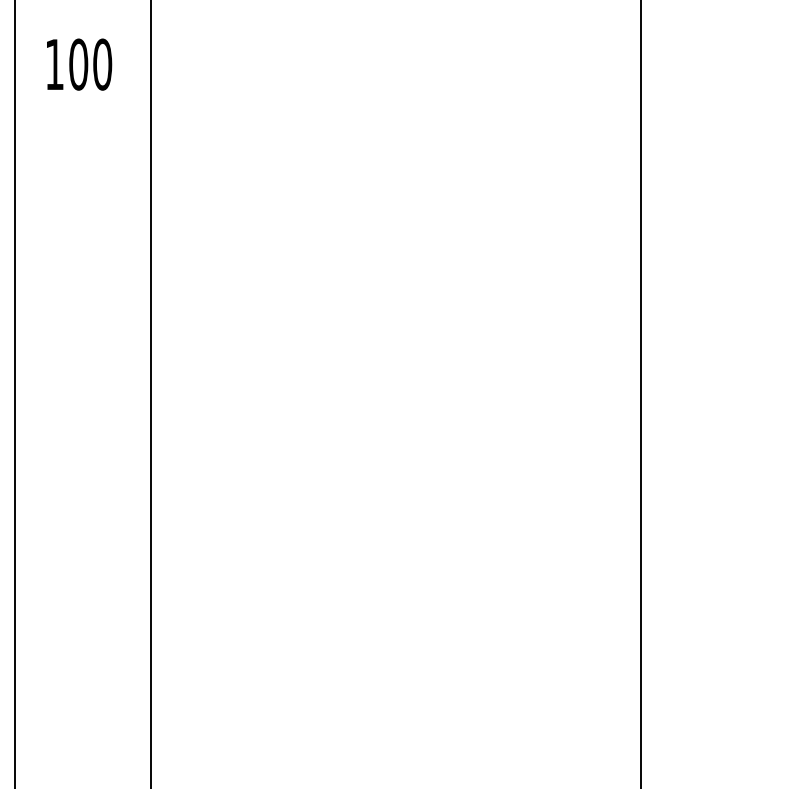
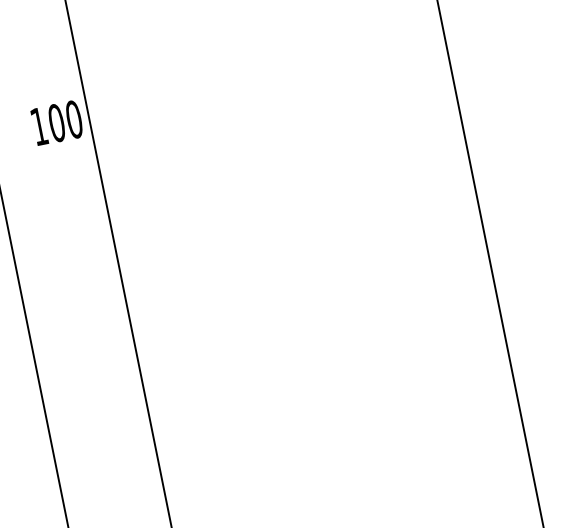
text: (79, 64) -> (57, 122), moved

